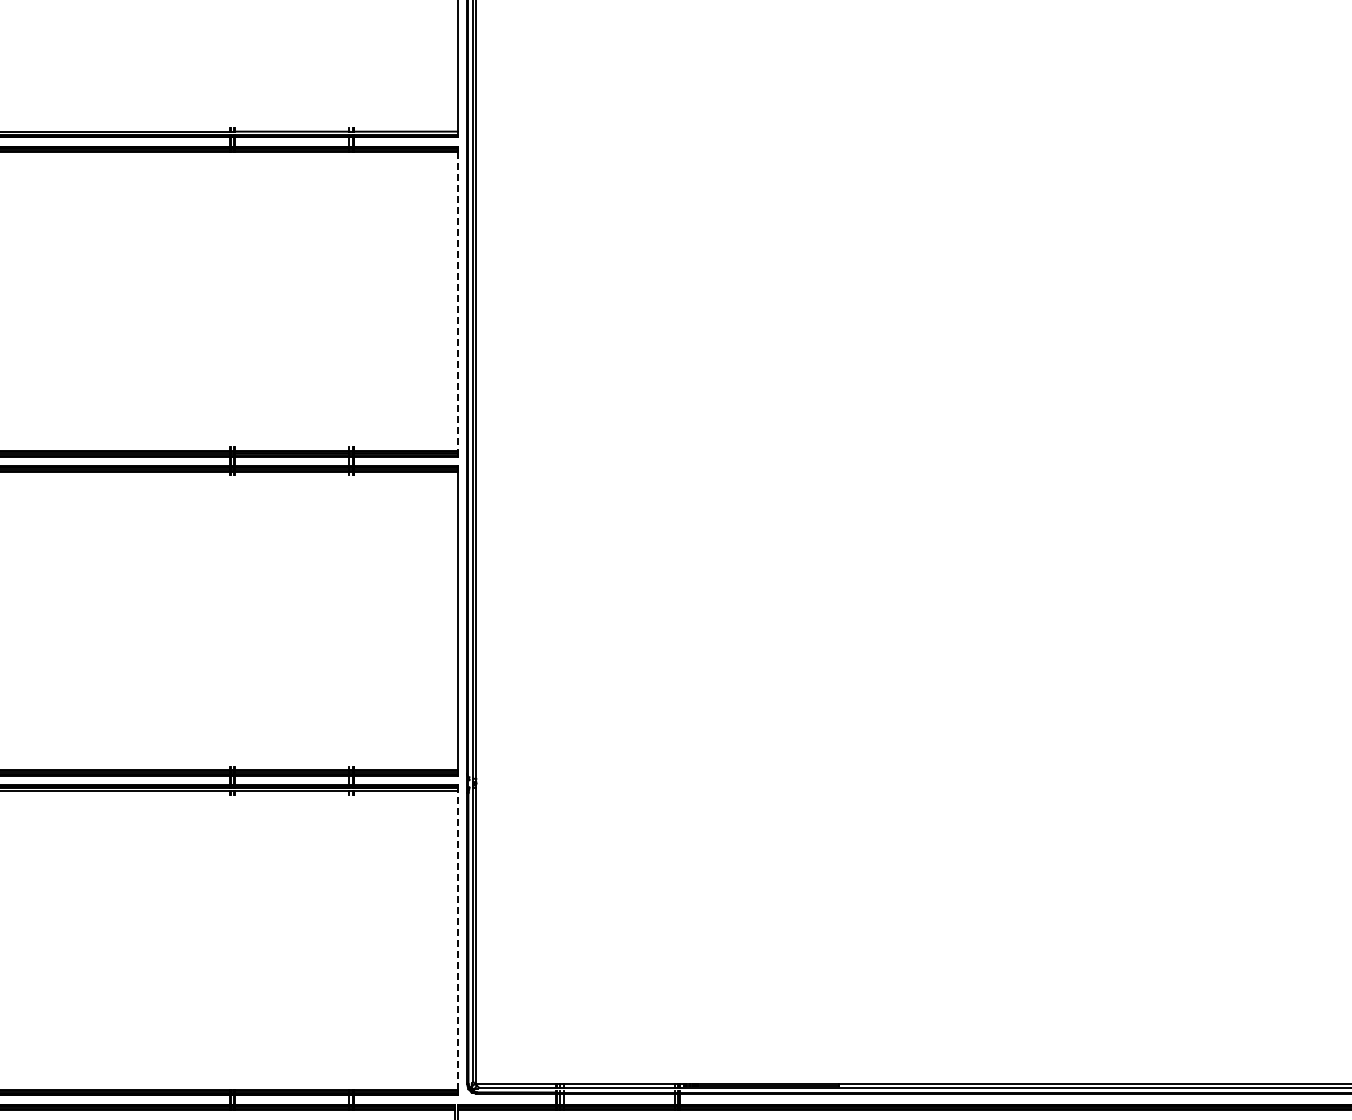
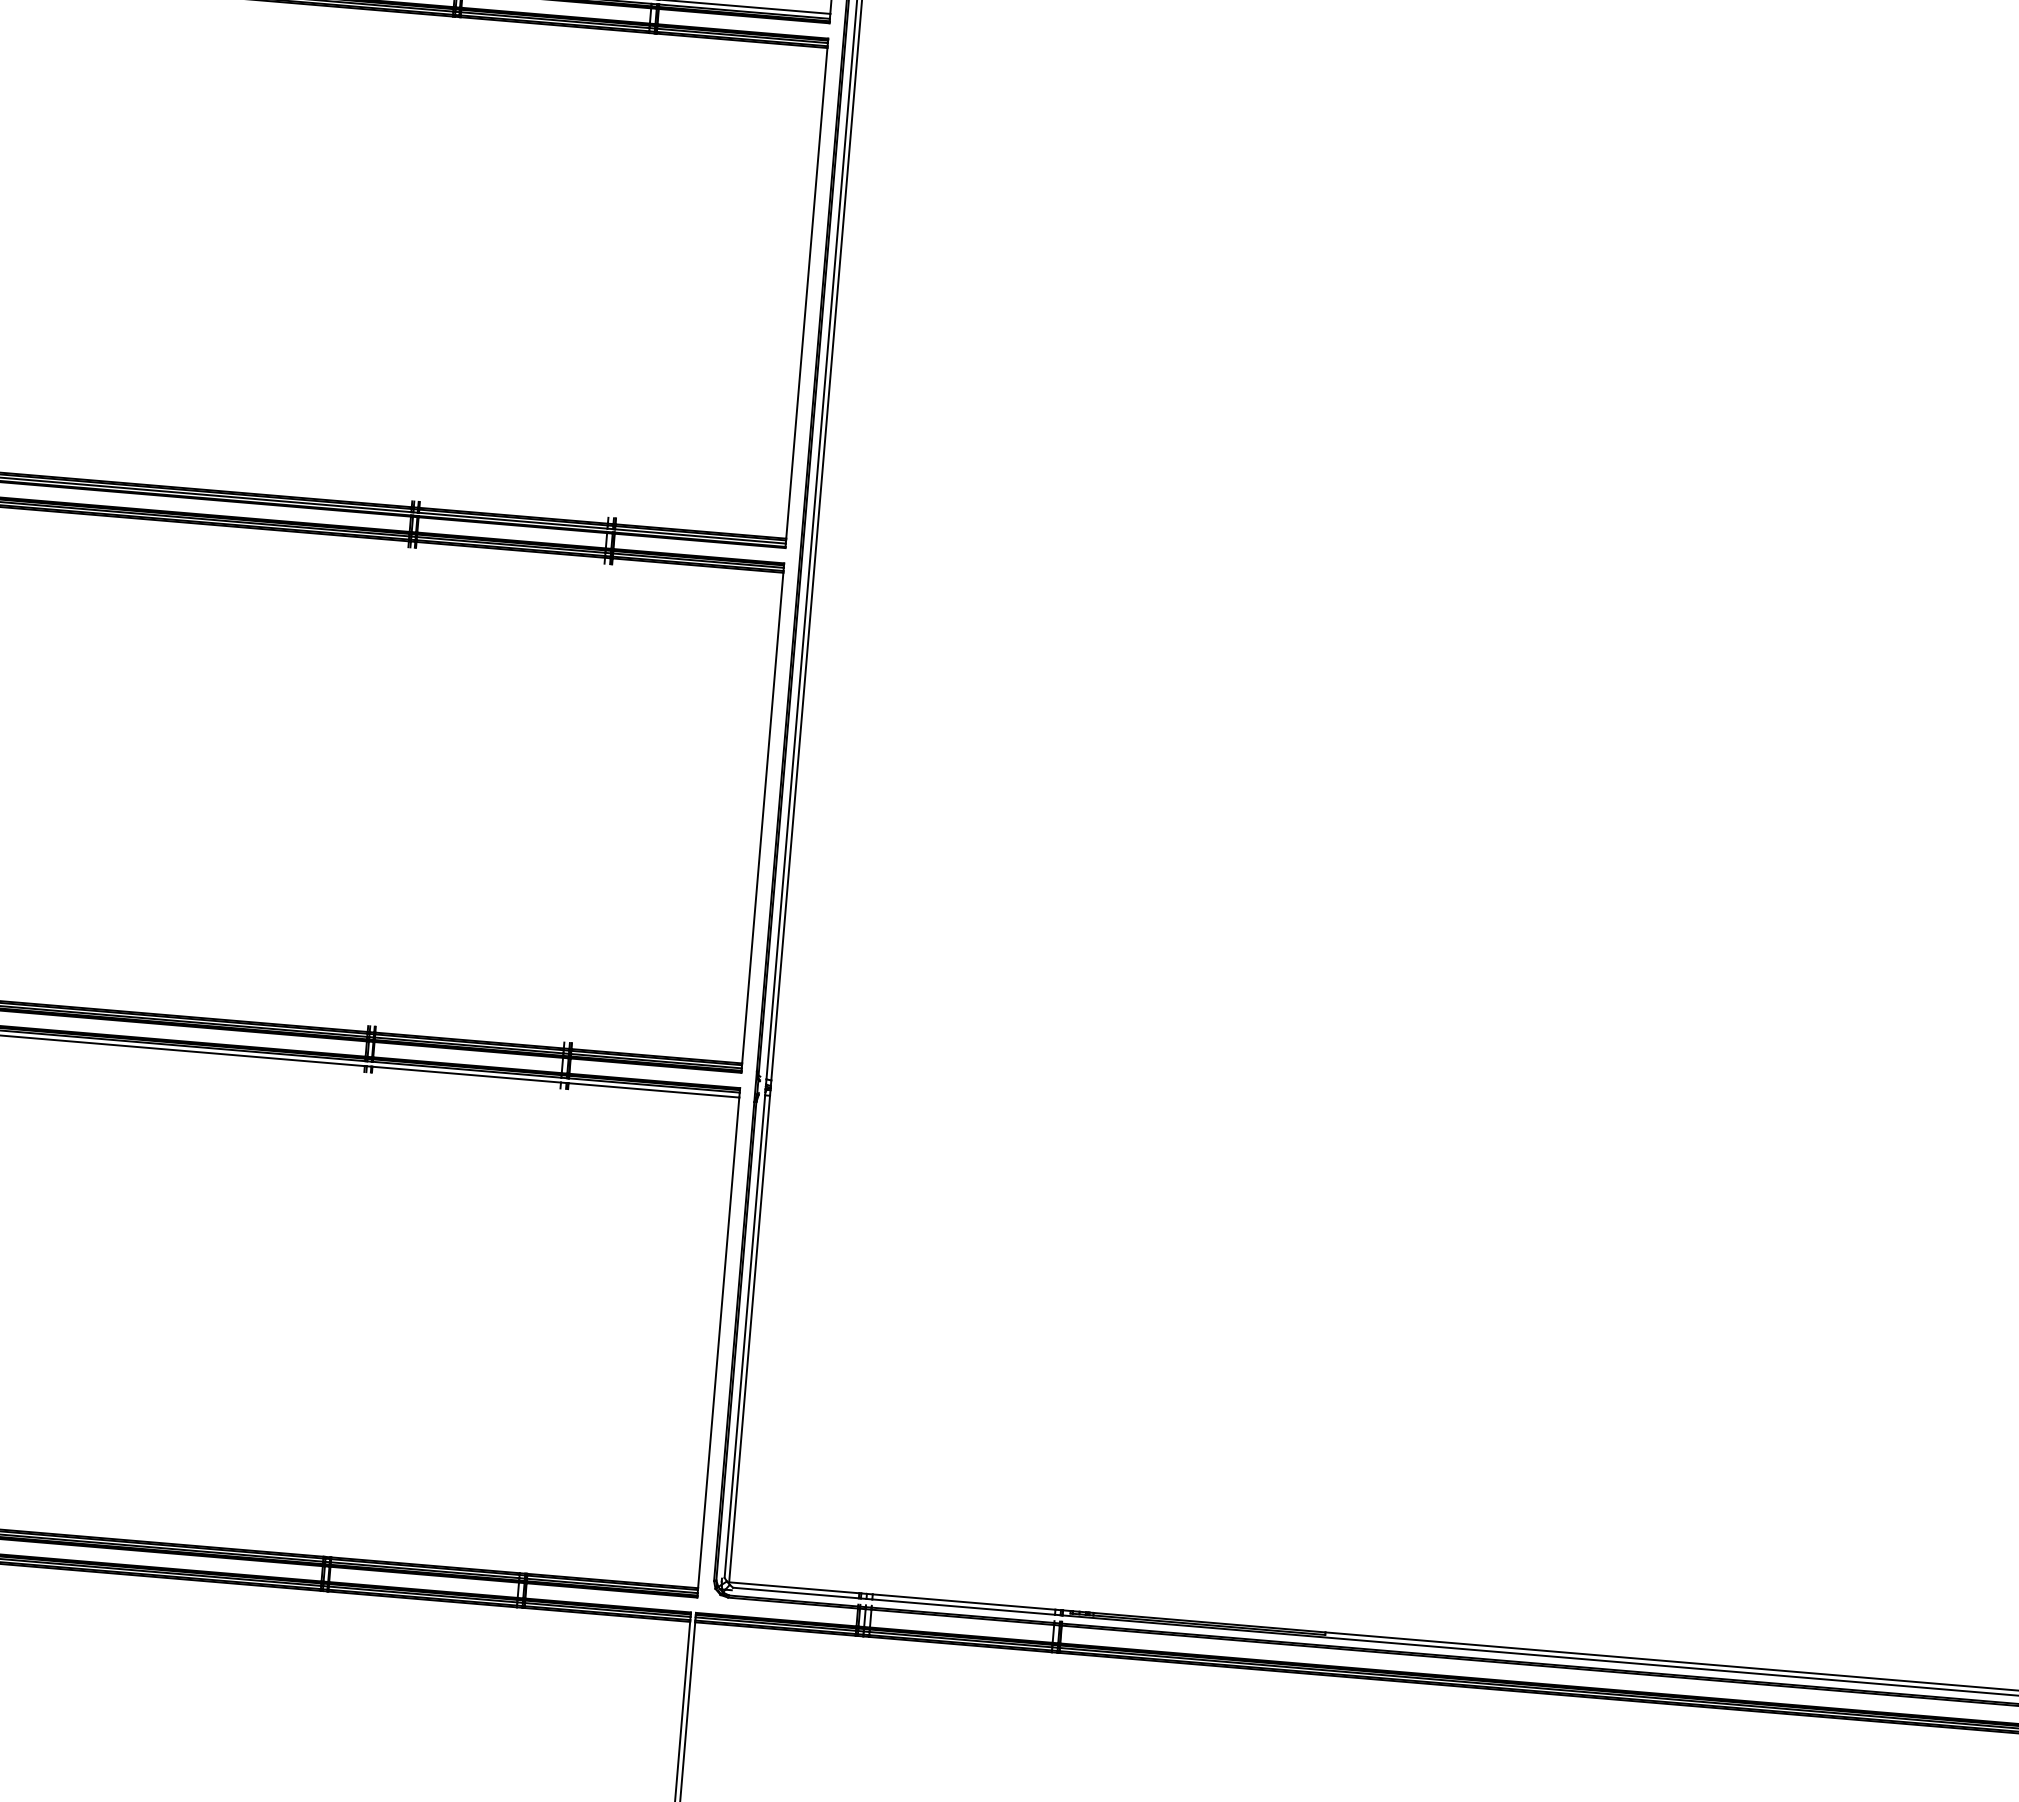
line: (457, 302) -> (806, 294), dashed -> solid
line: (457, 939) -> (718, 1341), dashed -> solid

